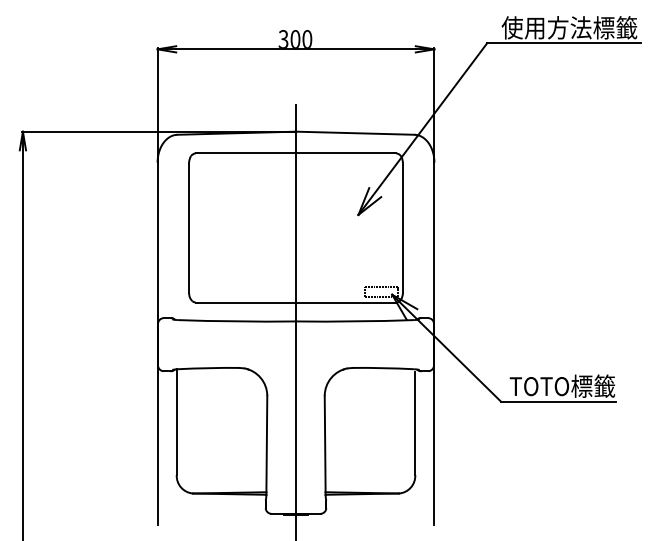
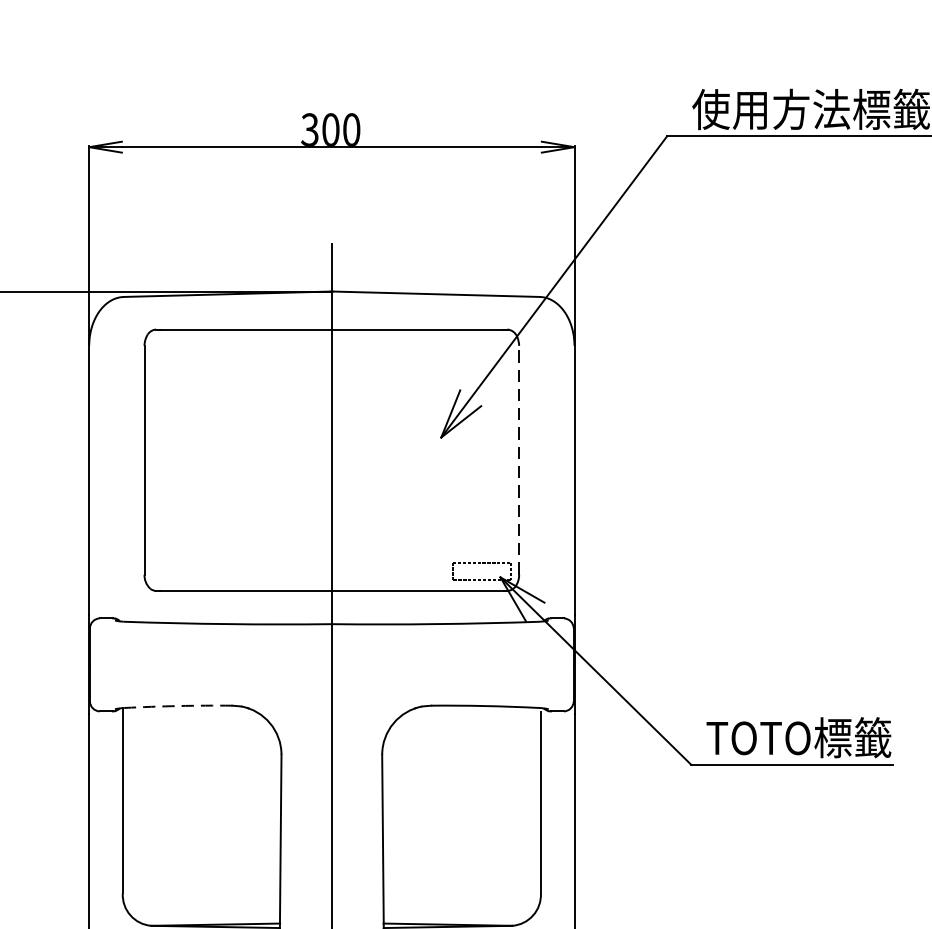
line: (402, 227) -> (518, 459), solid -> dashed
arc: (208, 368) -> (178, 706), solid -> dashed

